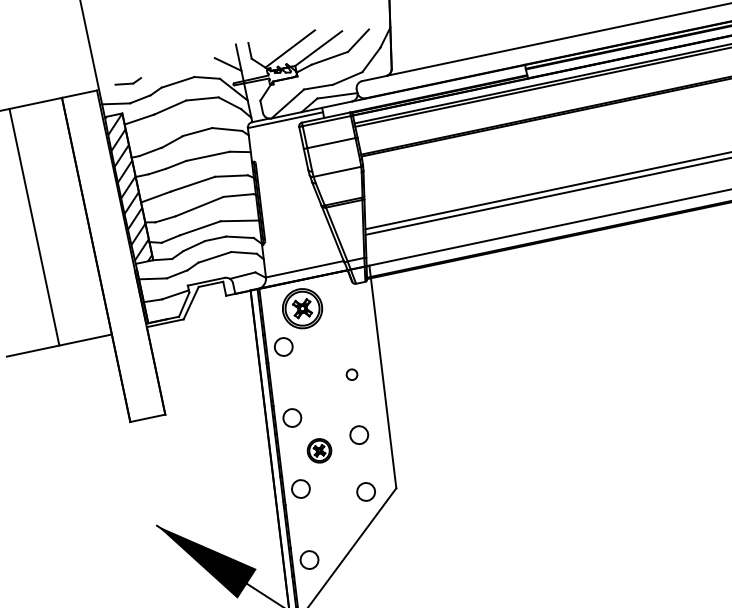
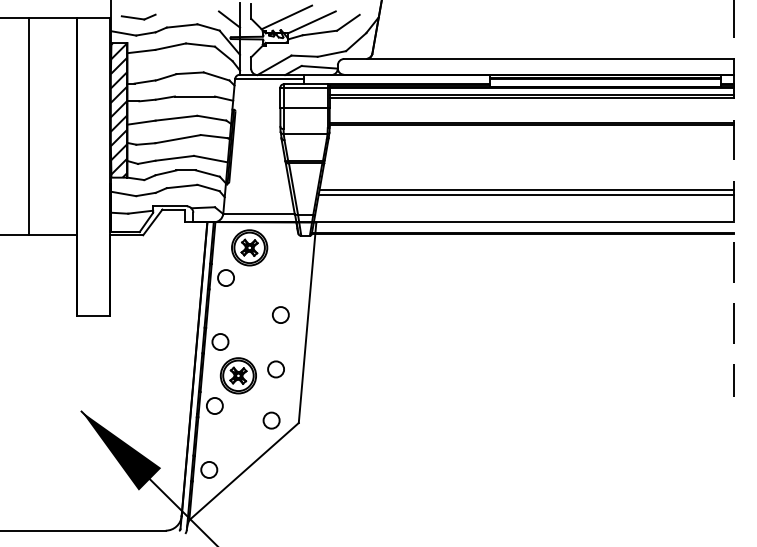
part: (128, 82) -> (138, 16), size x1.43
circle: (351, 374) -> (280, 314), size x1.67
part: (318, 450) -> (237, 375), size x1.67

